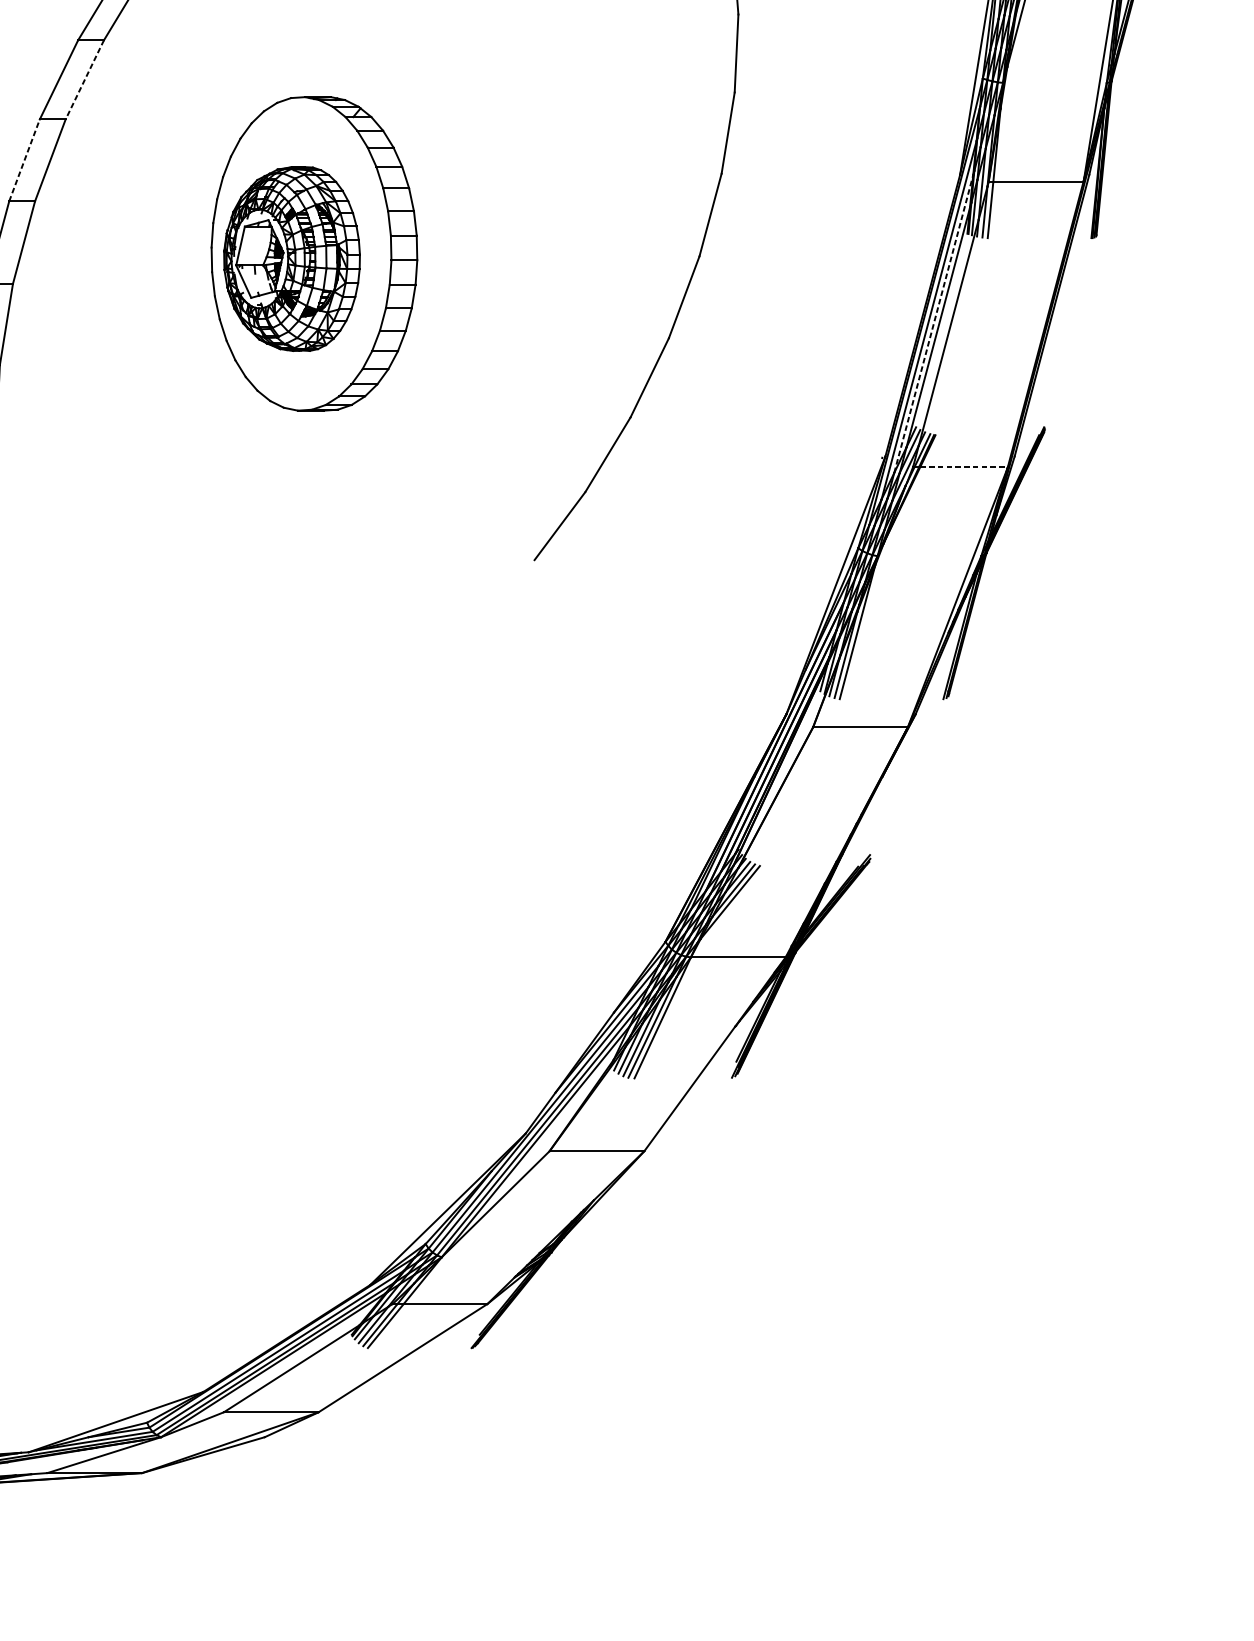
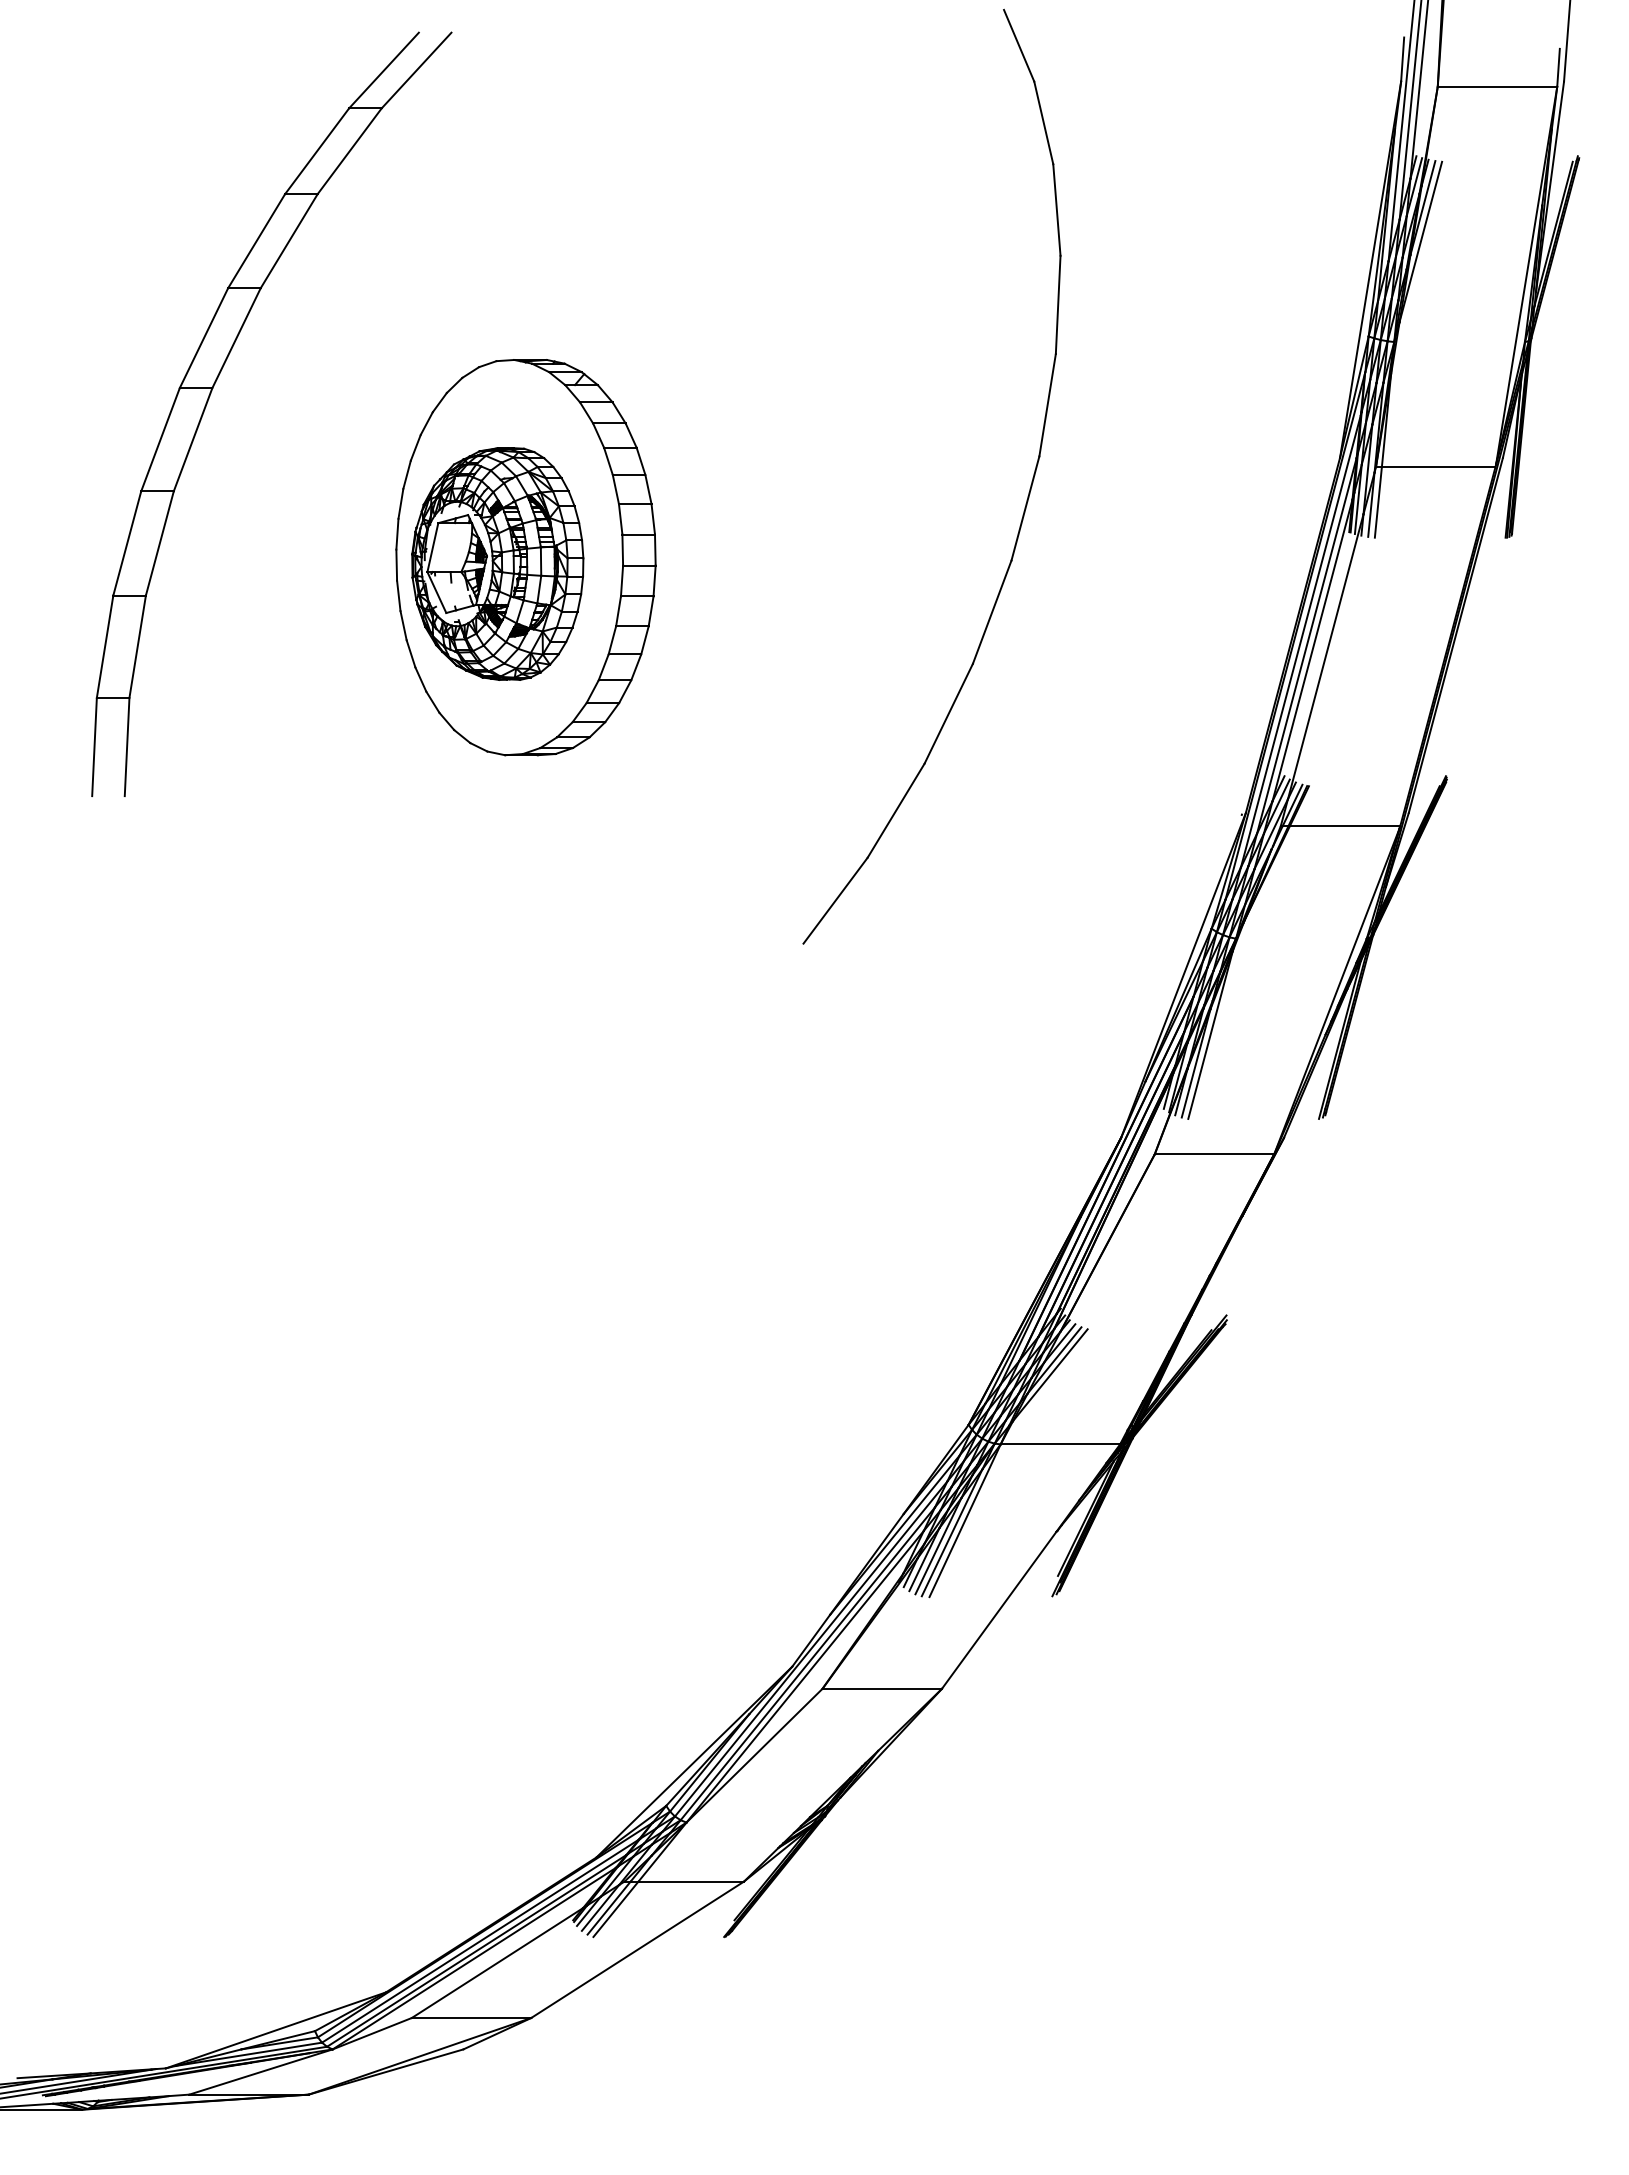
line: (84, 80) -> (236, 338), dashed -> solid
line: (24, 160) -> (160, 439), dashed -> solid
line: (933, 323) -> (1306, 645), dashed -> solid
line: (964, 466) -> (1345, 825), dashed -> solid

